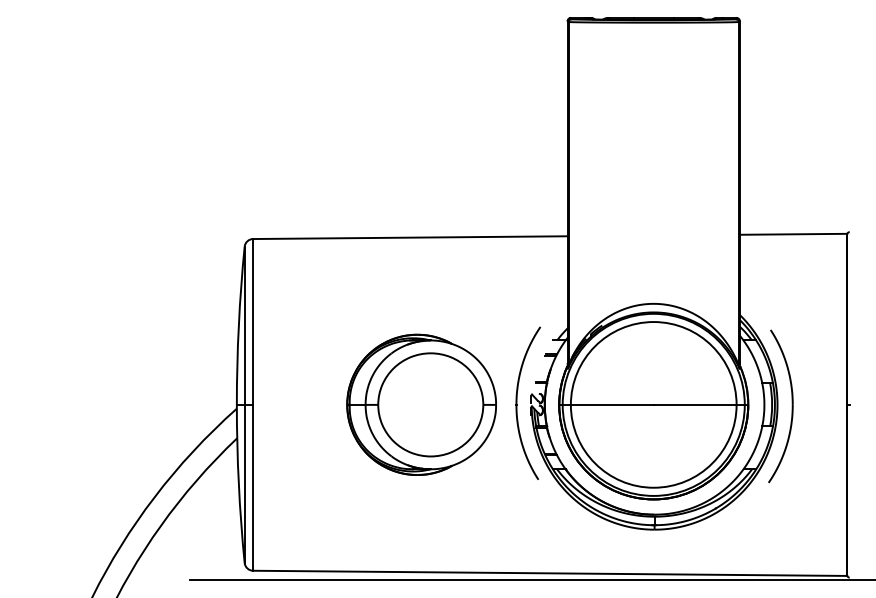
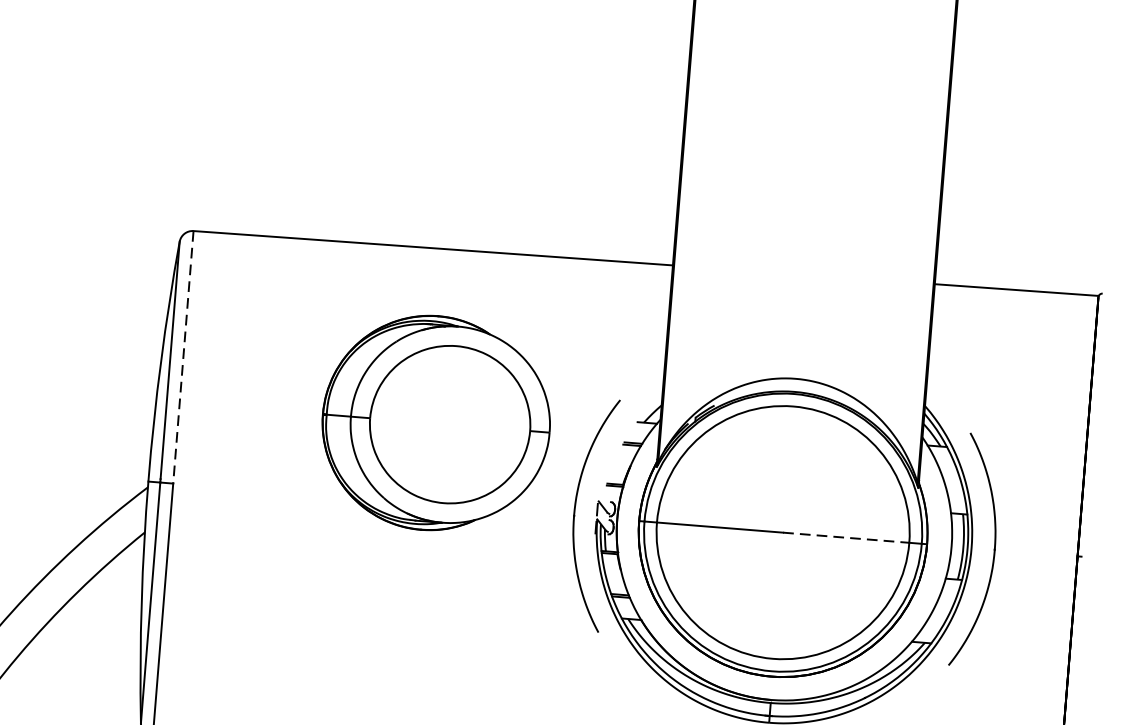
line: (253, 321) -> (183, 356), solid -> dashed
part: (421, 404) -> (436, 422), moved
line: (695, 404) -> (846, 537), solid -> dashed

